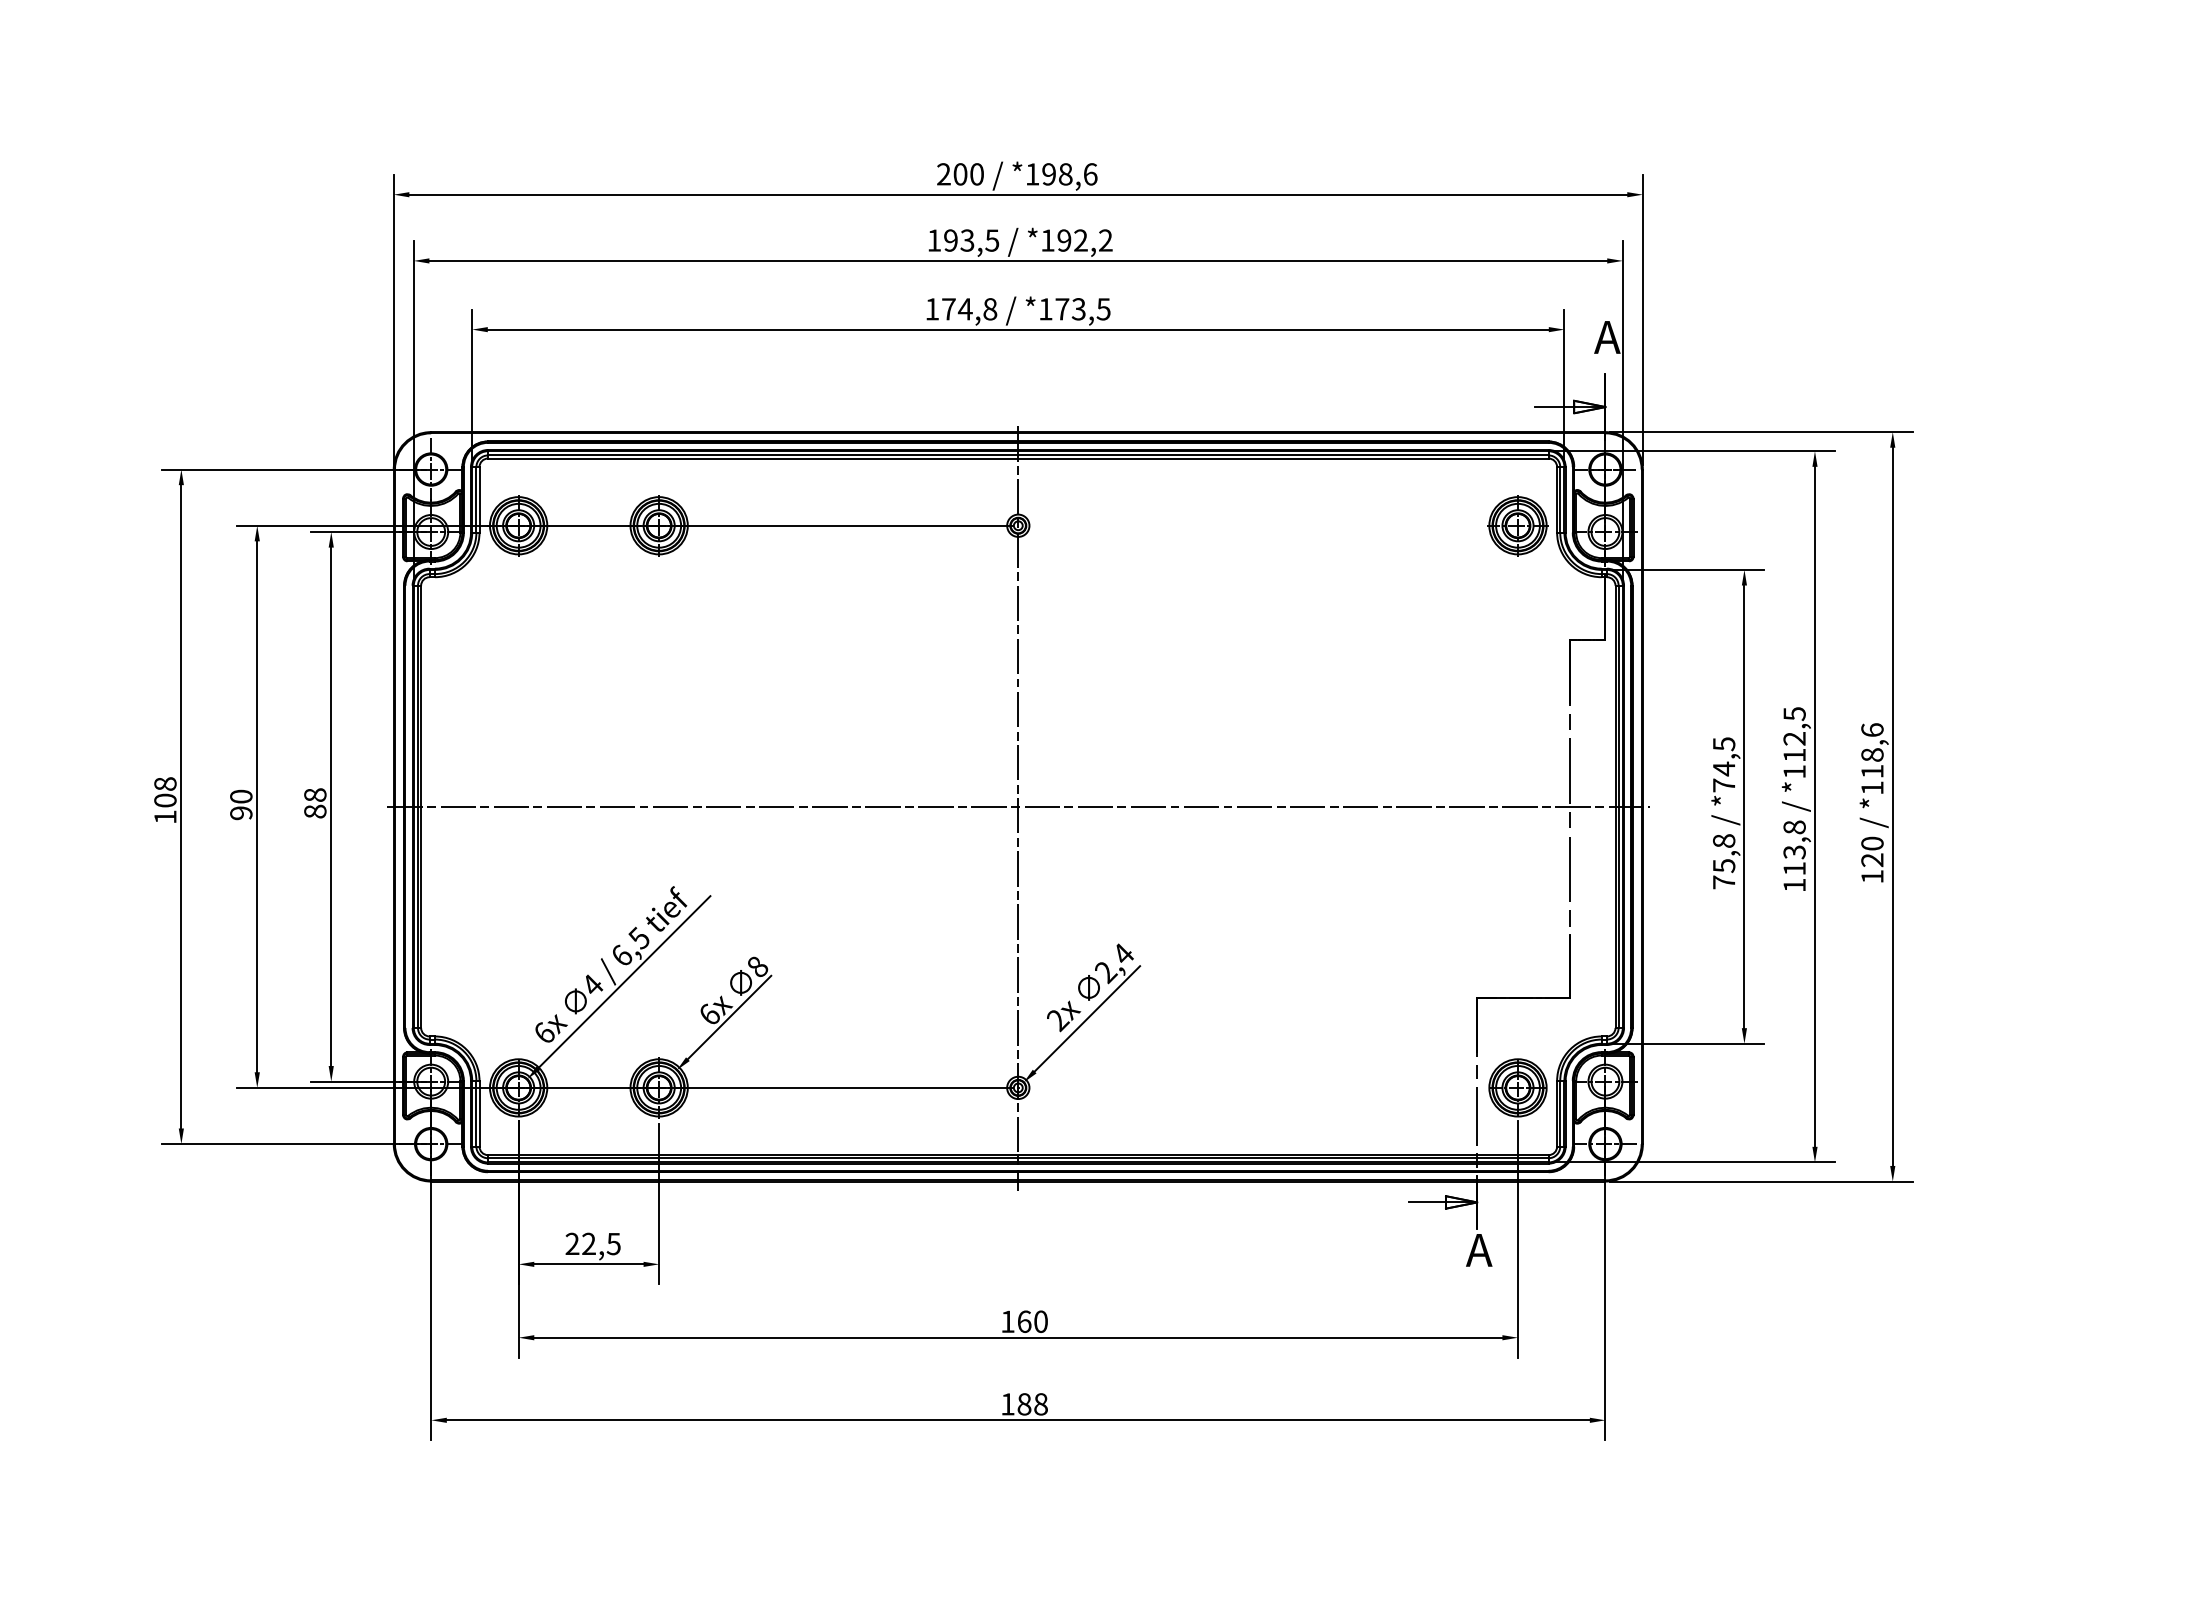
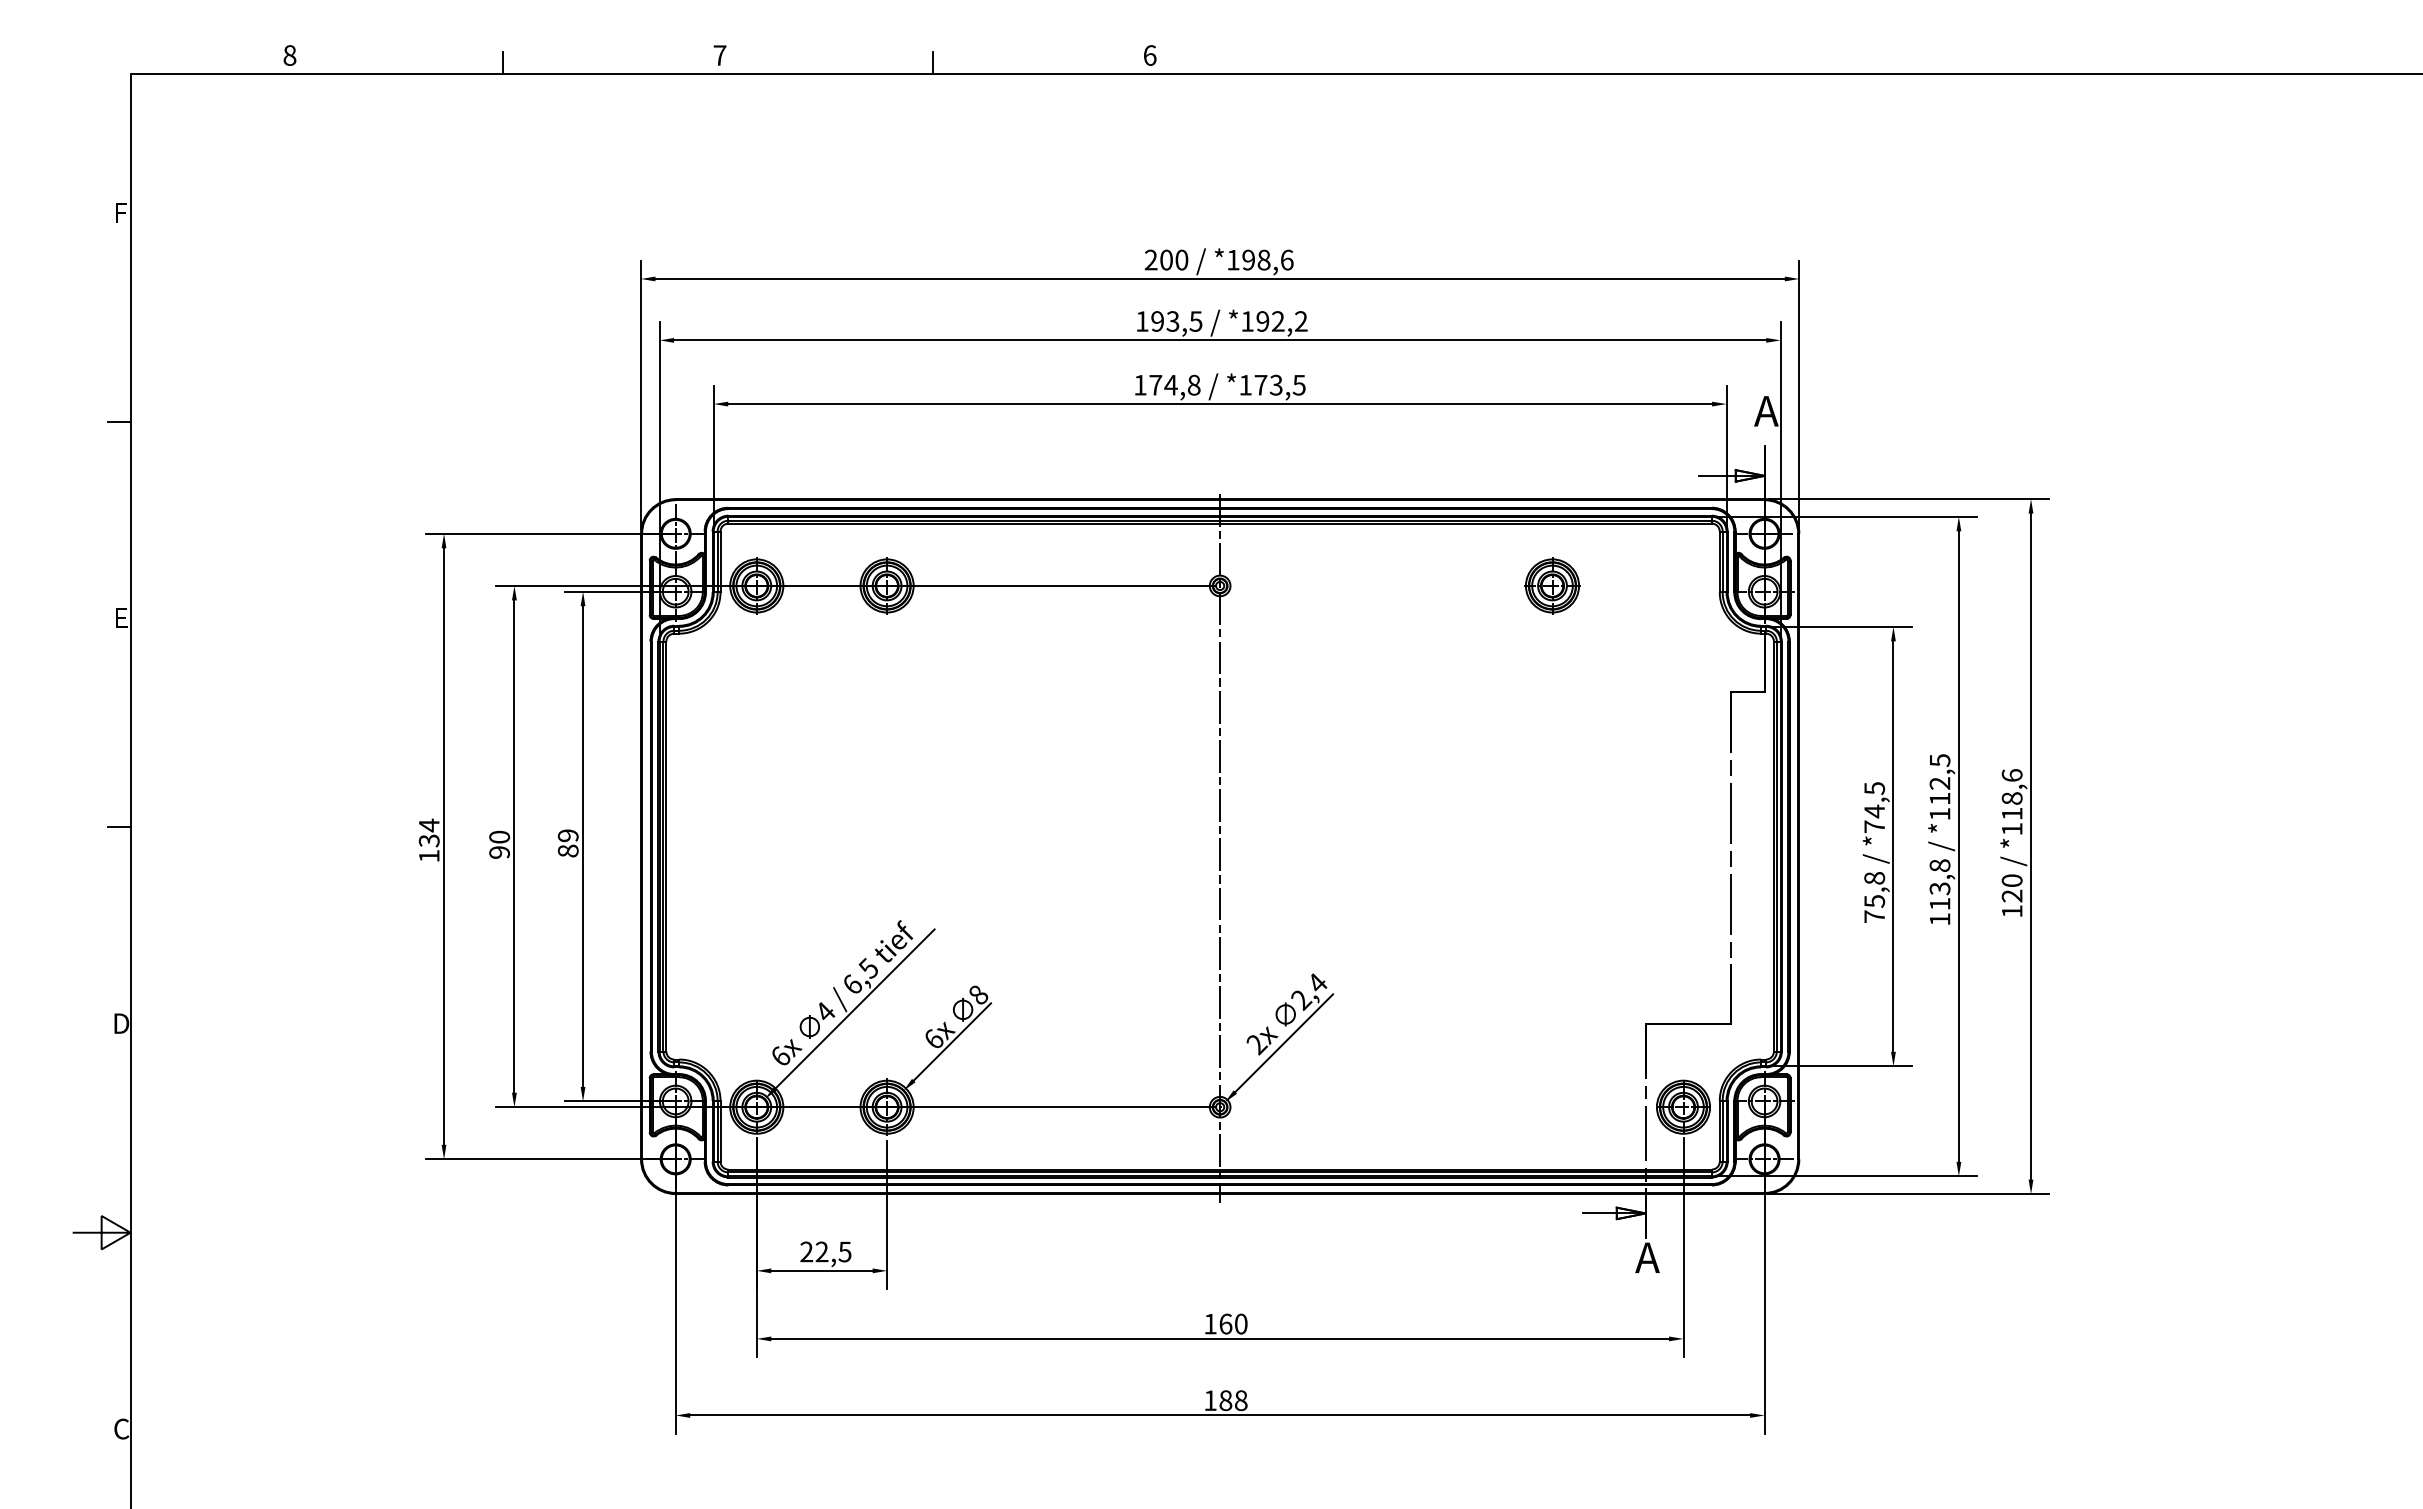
part: (1517, 525) -> (1552, 585), moved
text: (164, 791) -> (428, 832), 108 -> 134
text: (314, 794) -> (567, 835), 88 -> 89
line: (1018, 806) -> (1220, 846), removed

